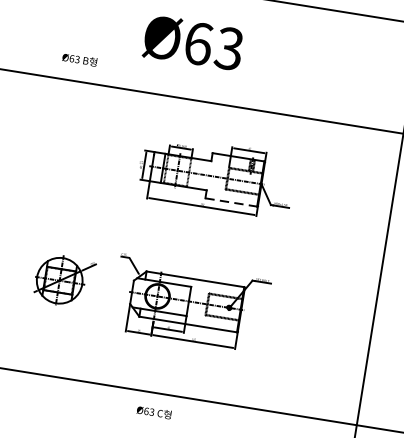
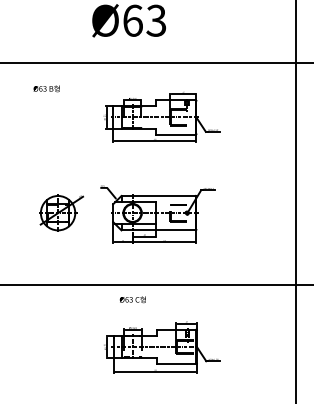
text: (79, 59) -> (46, 88), moved
line: (231, 202) -> (176, 134), dashed -> solid
text: (153, 412) -> (132, 299), moved

